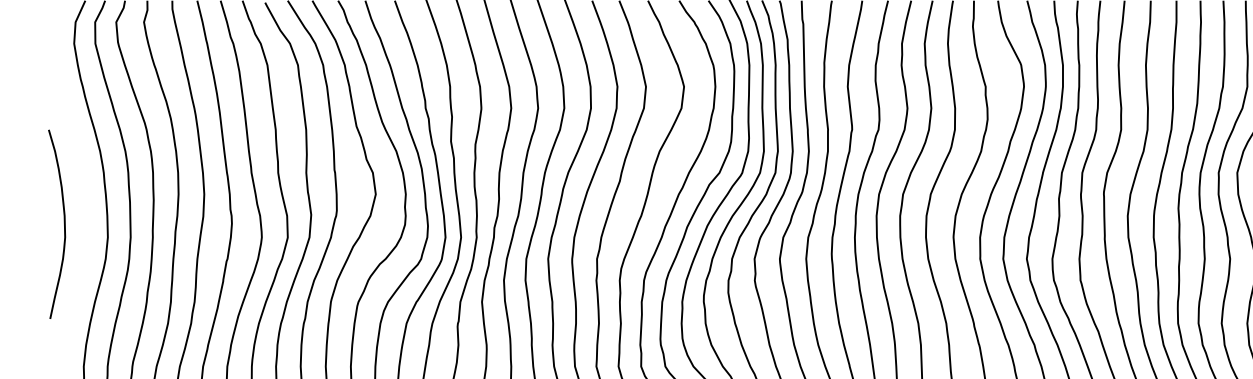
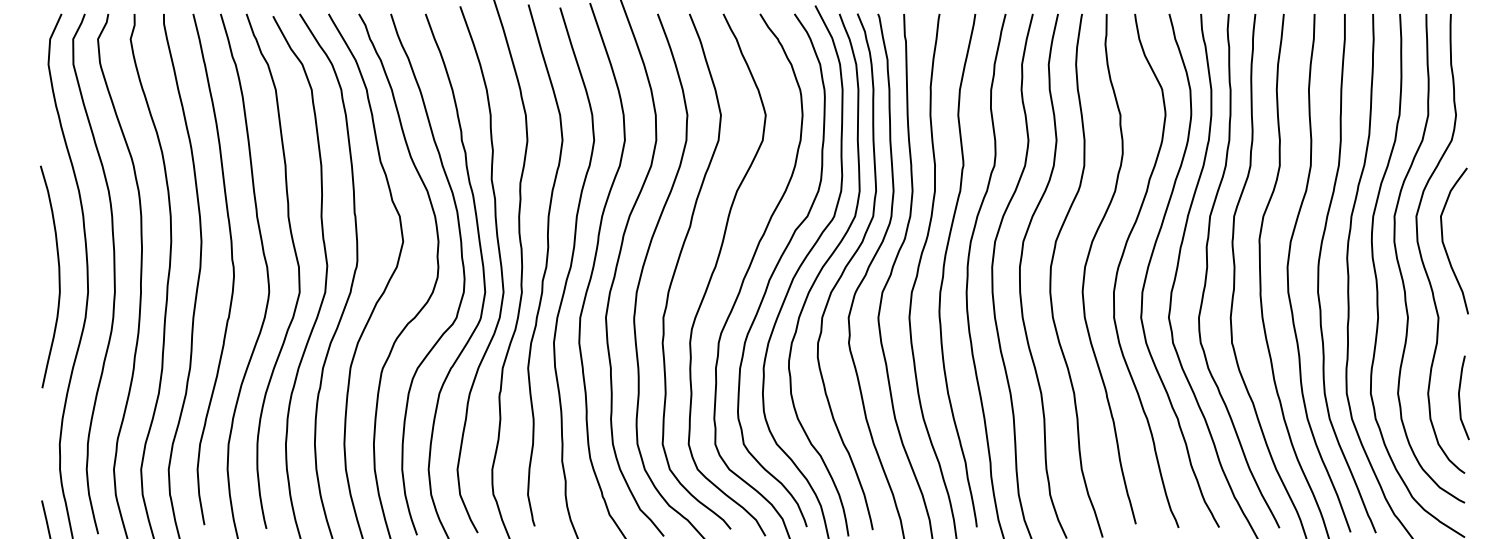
curve: (63, 223) -> (58, 276), moved

